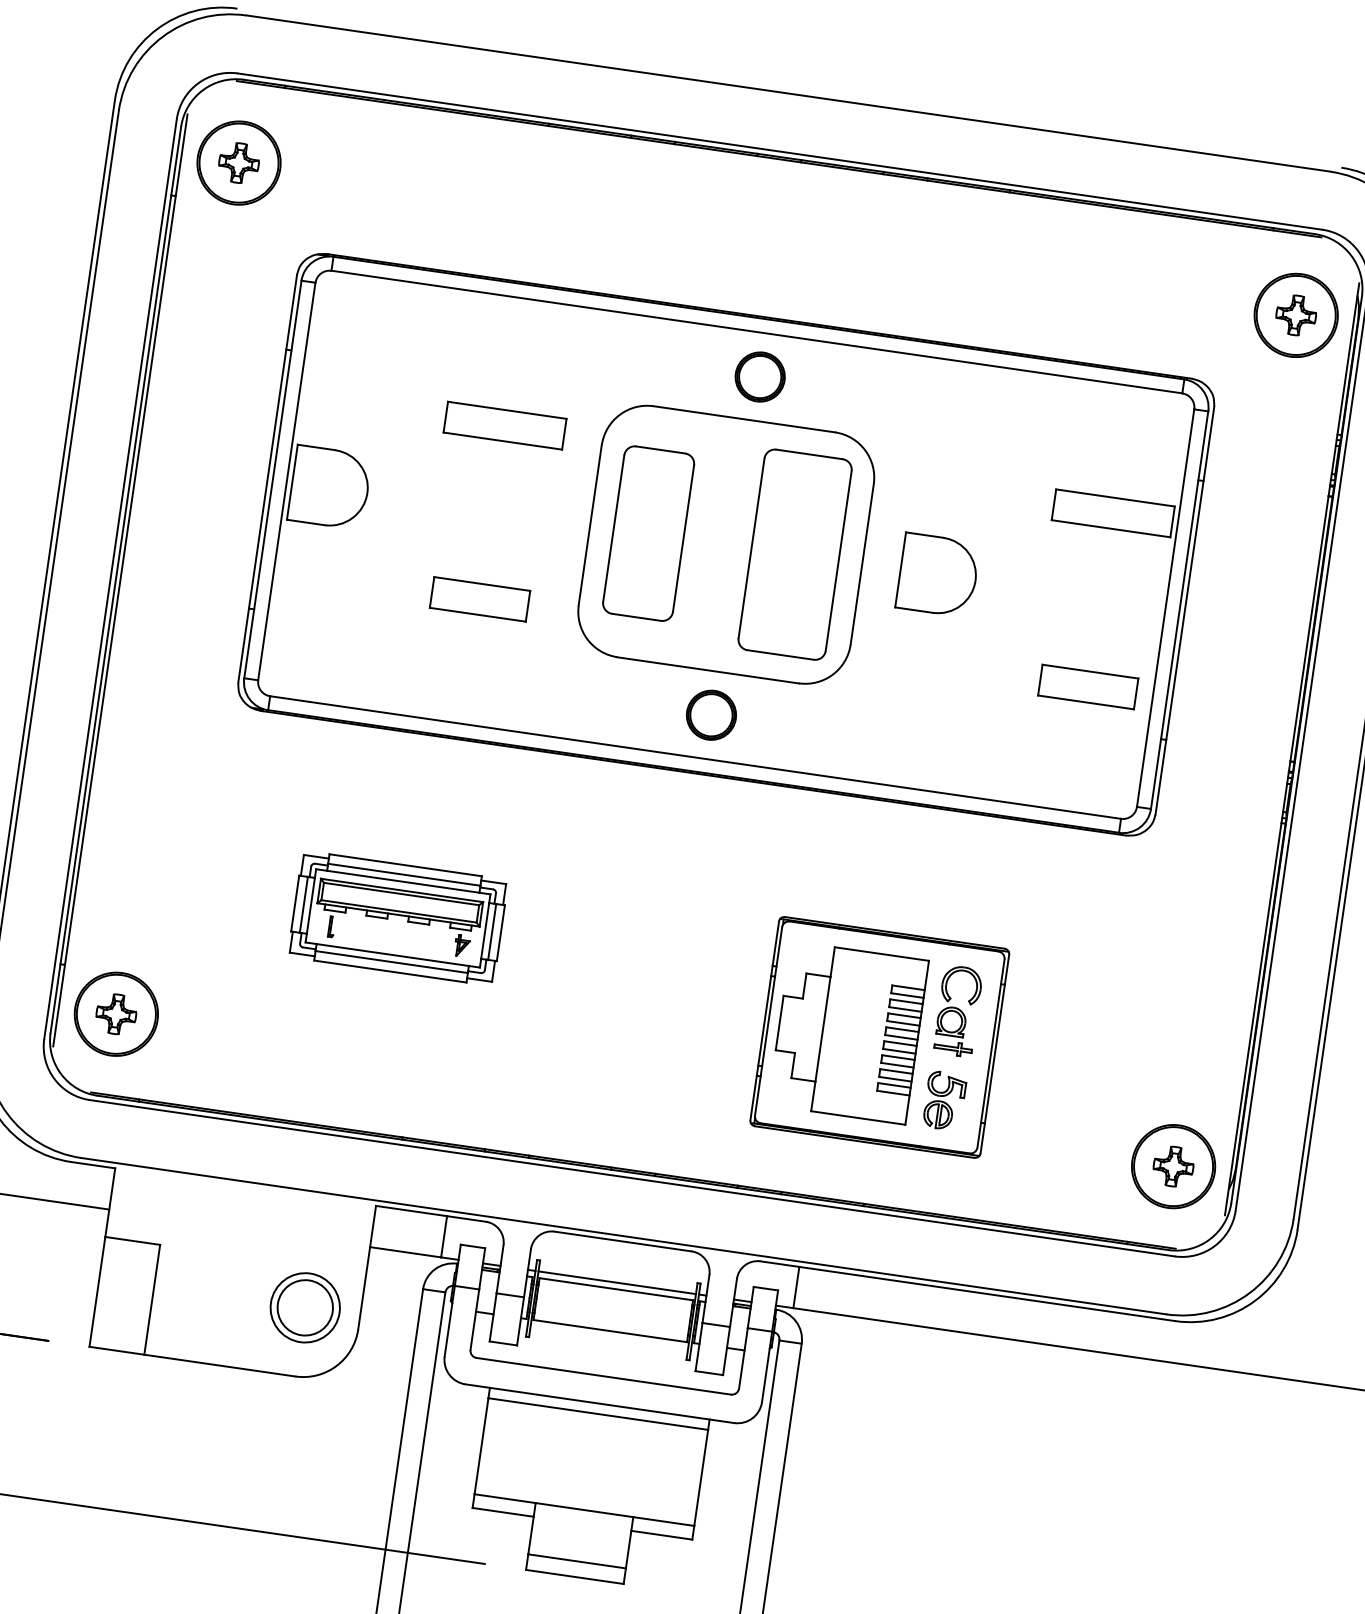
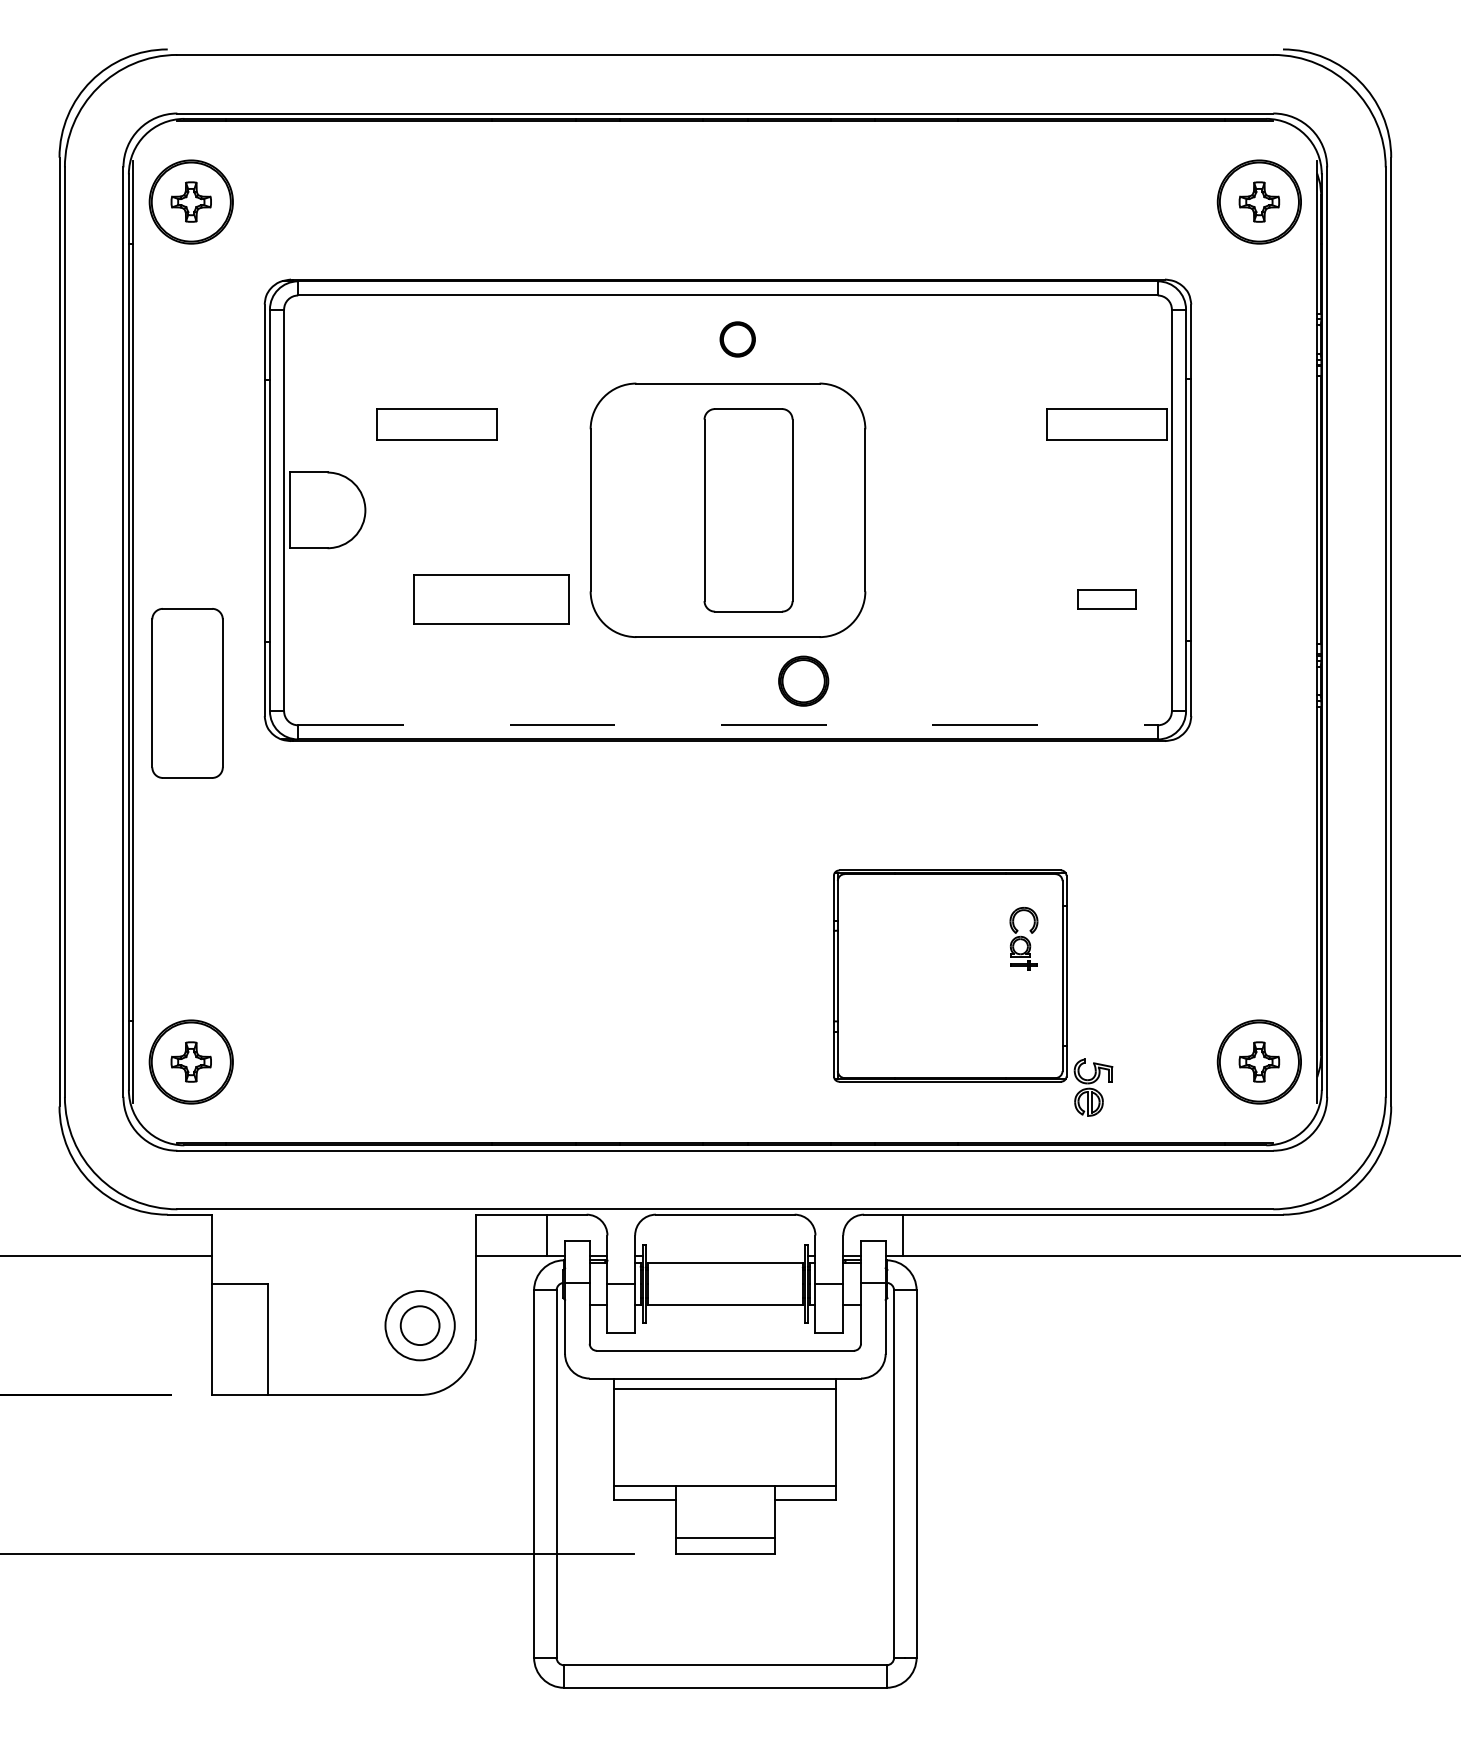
part: (760, 377) -> (737, 339), size x0.7
part: (504, 426) -> (436, 424), moved
part: (648, 533) -> (187, 693), moved
part: (795, 554) -> (748, 510), moved
part: (937, 575) -> (941, 510), removed
part: (480, 599) -> (492, 599), size x1.6
part: (1088, 687) -> (1106, 599), size x0.6
part: (711, 714) -> (803, 680), moved
line: (696, 757) -> (728, 725), solid -> dashed
part: (398, 917) -> (456, 926), removed
part: (957, 1010) -> (1023, 938), size x0.7
part: (848, 1032) -> (918, 975), removed
part: (944, 1100) -> (1093, 1087), moved
line: (616, 1282) -> (724, 1256), removed
circle: (304, 1307) -> (419, 1325), size x0.7

